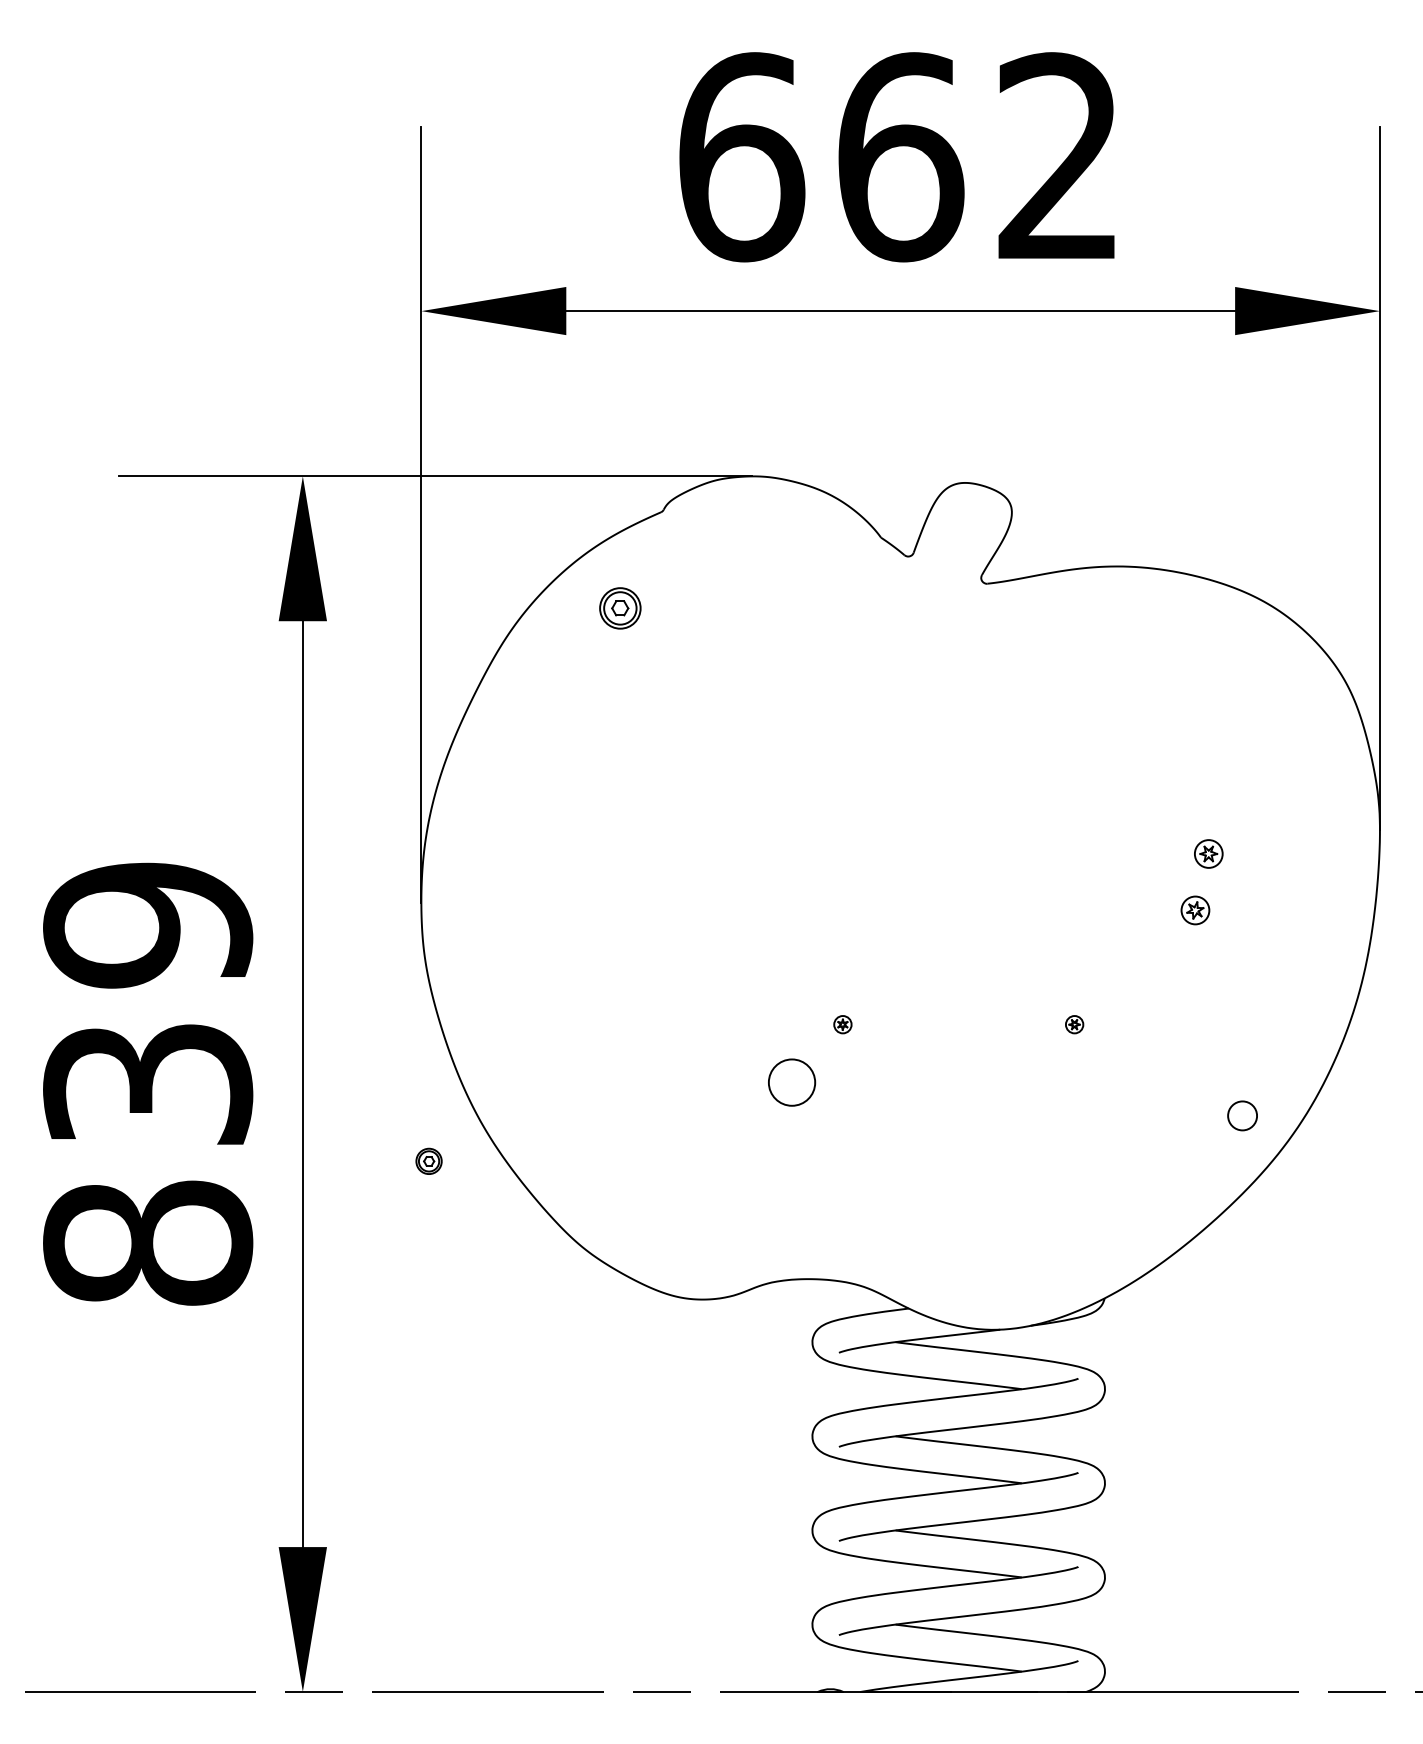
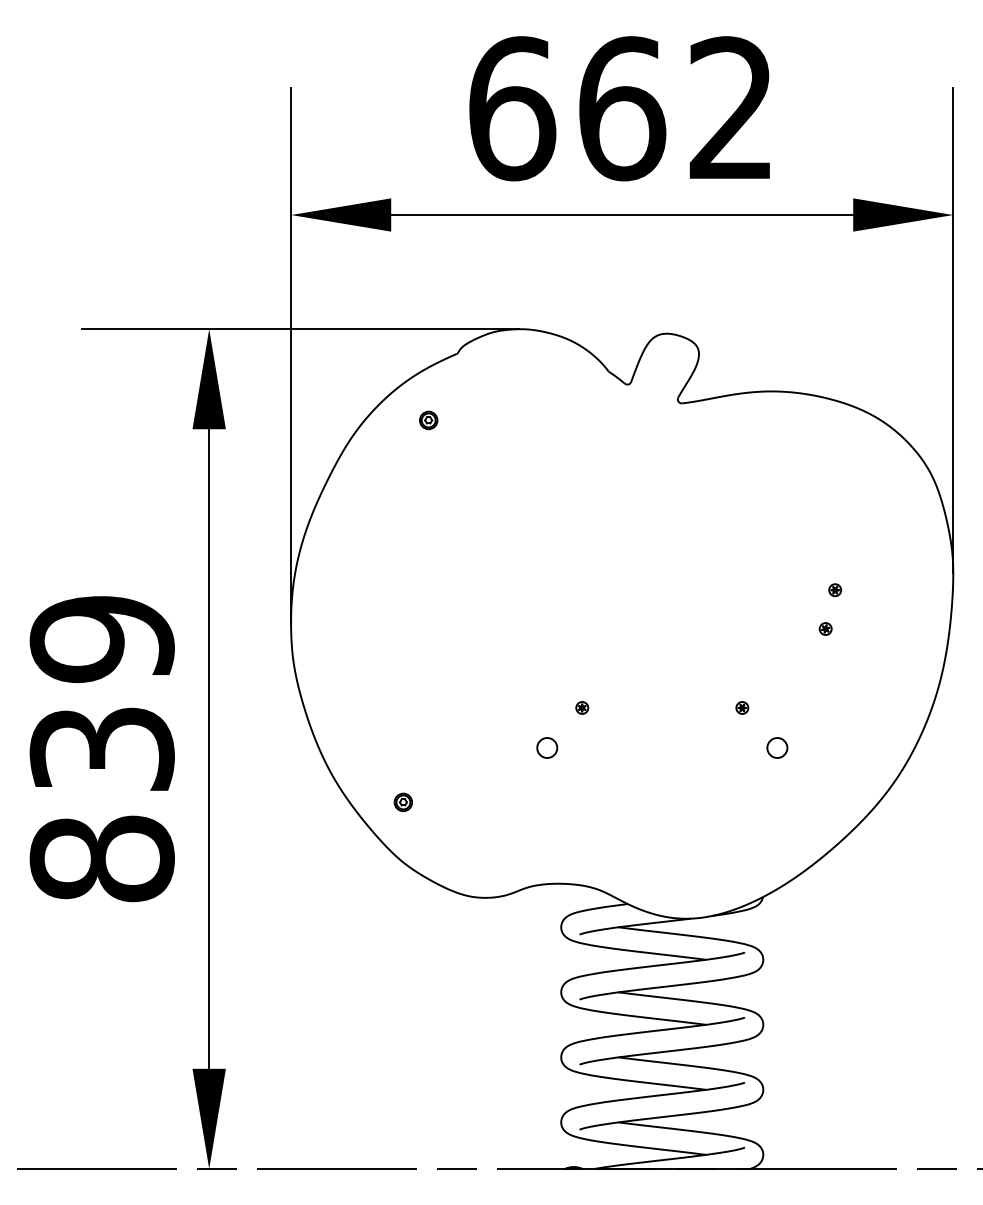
part: (620, 608) -> (428, 420), size x0.62
part: (1209, 854) -> (835, 590), size x0.62
part: (1194, 909) -> (825, 628), size x0.62
circle: (792, 1081) -> (547, 747), size x0.62
circle: (1242, 1115) -> (777, 747), moved
part: (427, 1161) -> (402, 802), moved

